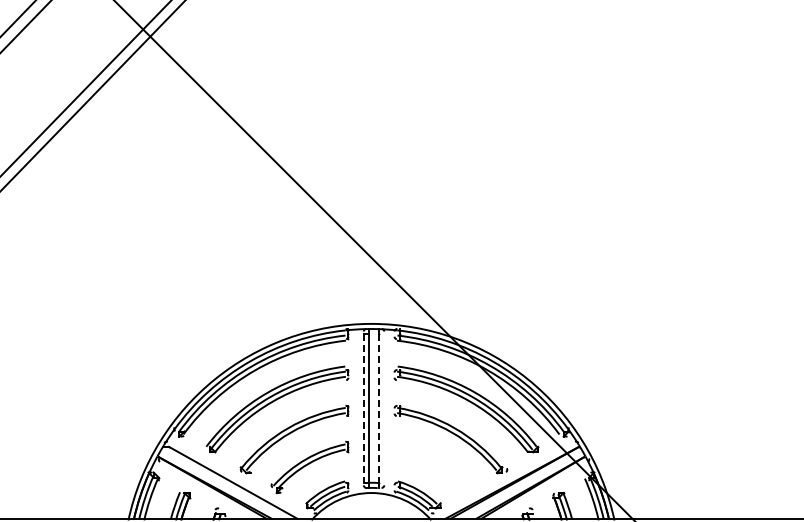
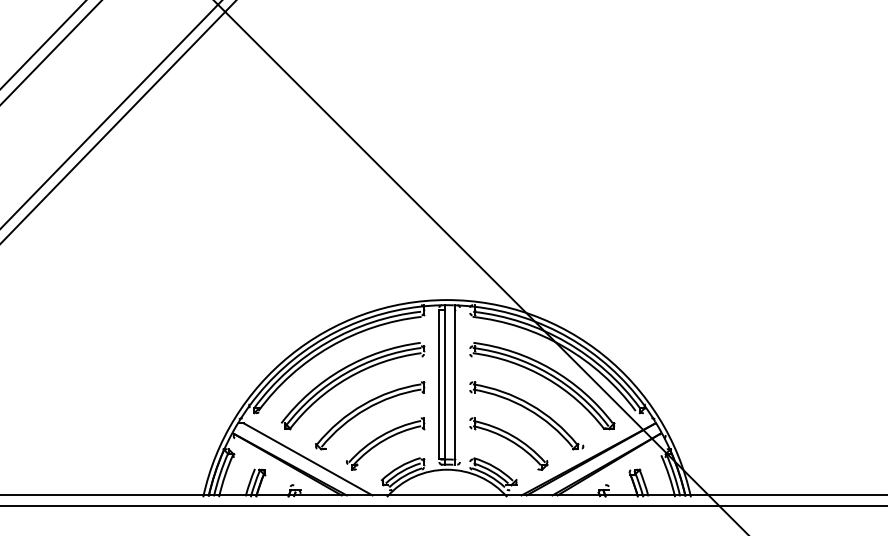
line: (363, 408) -> (439, 384), dashed -> solid
line: (378, 408) -> (454, 384), dashed -> solid
part: (432, 466) -> (508, 443), added

